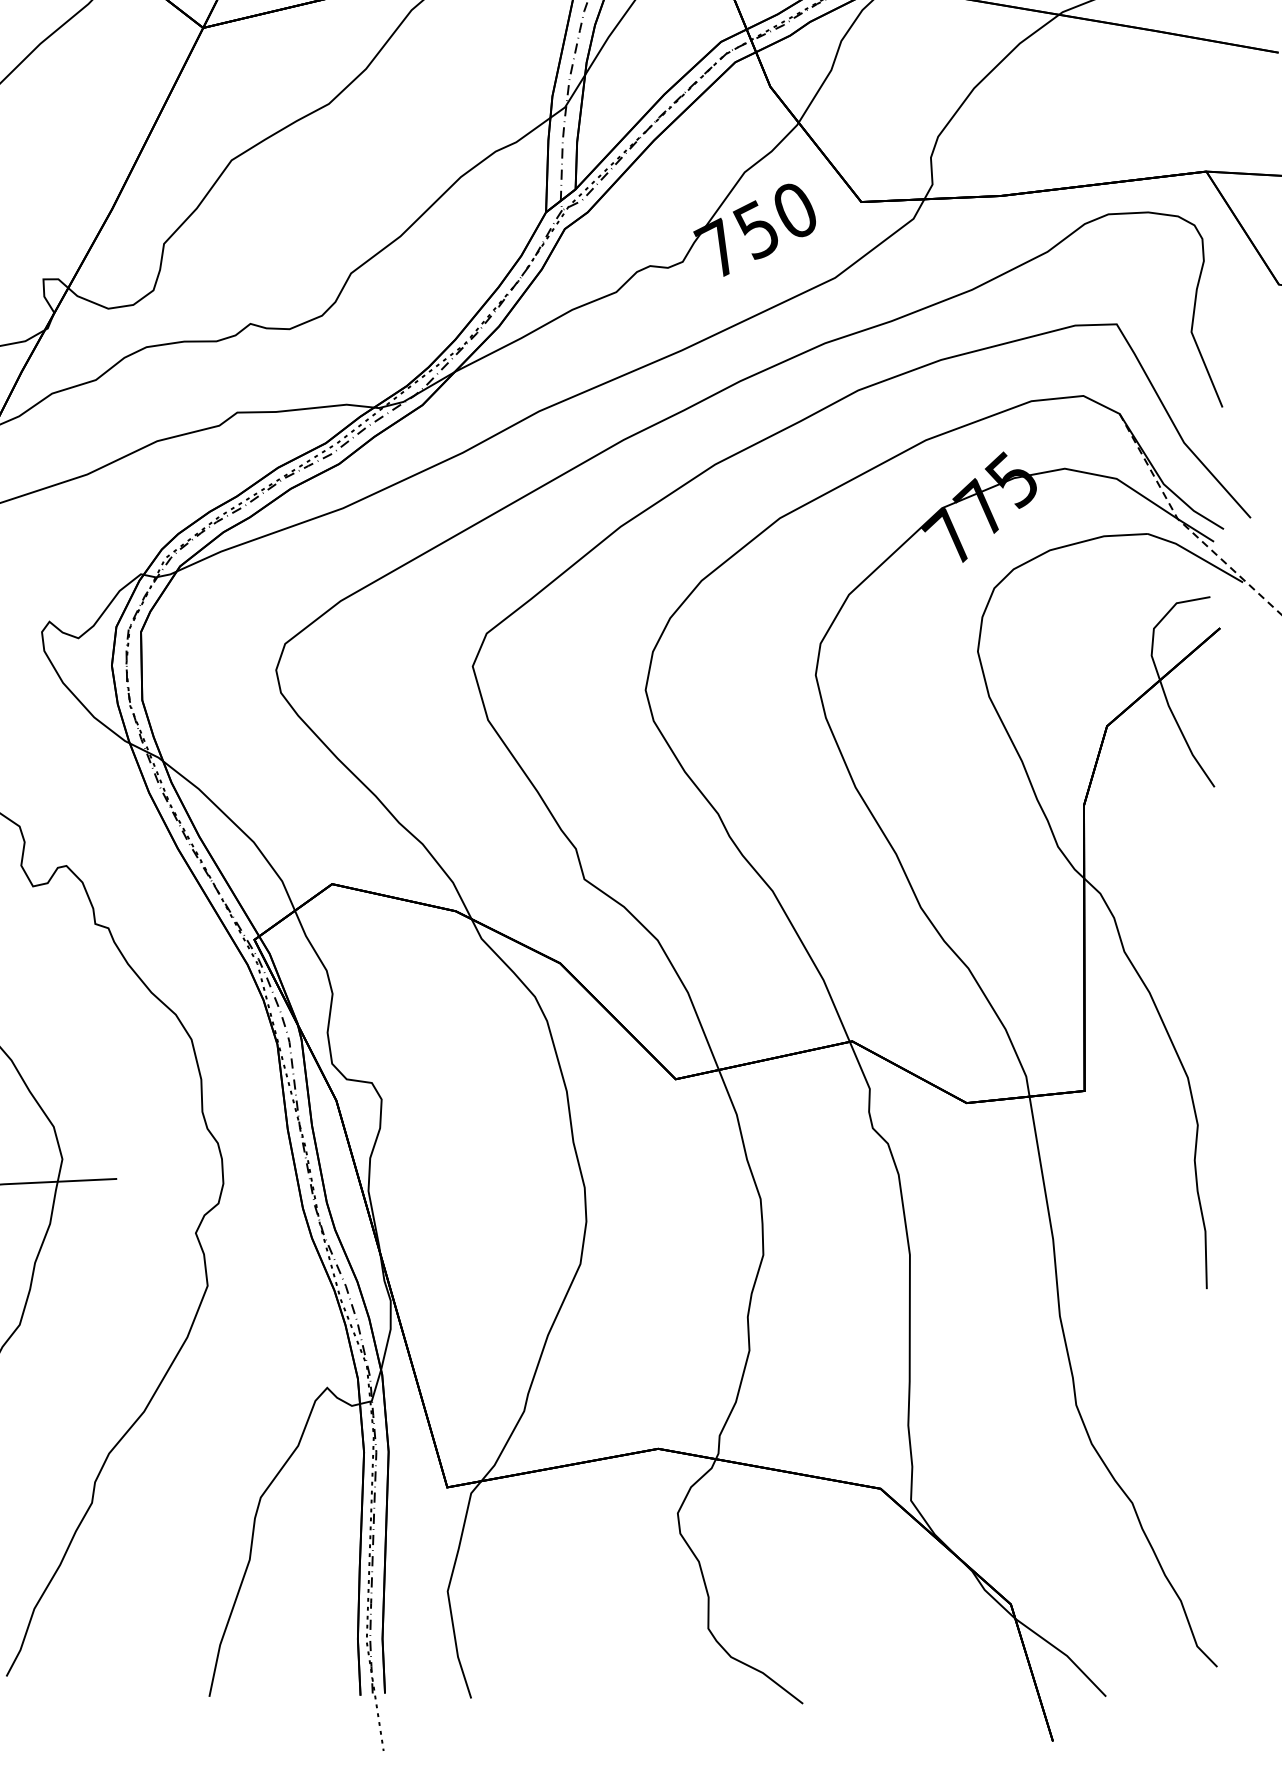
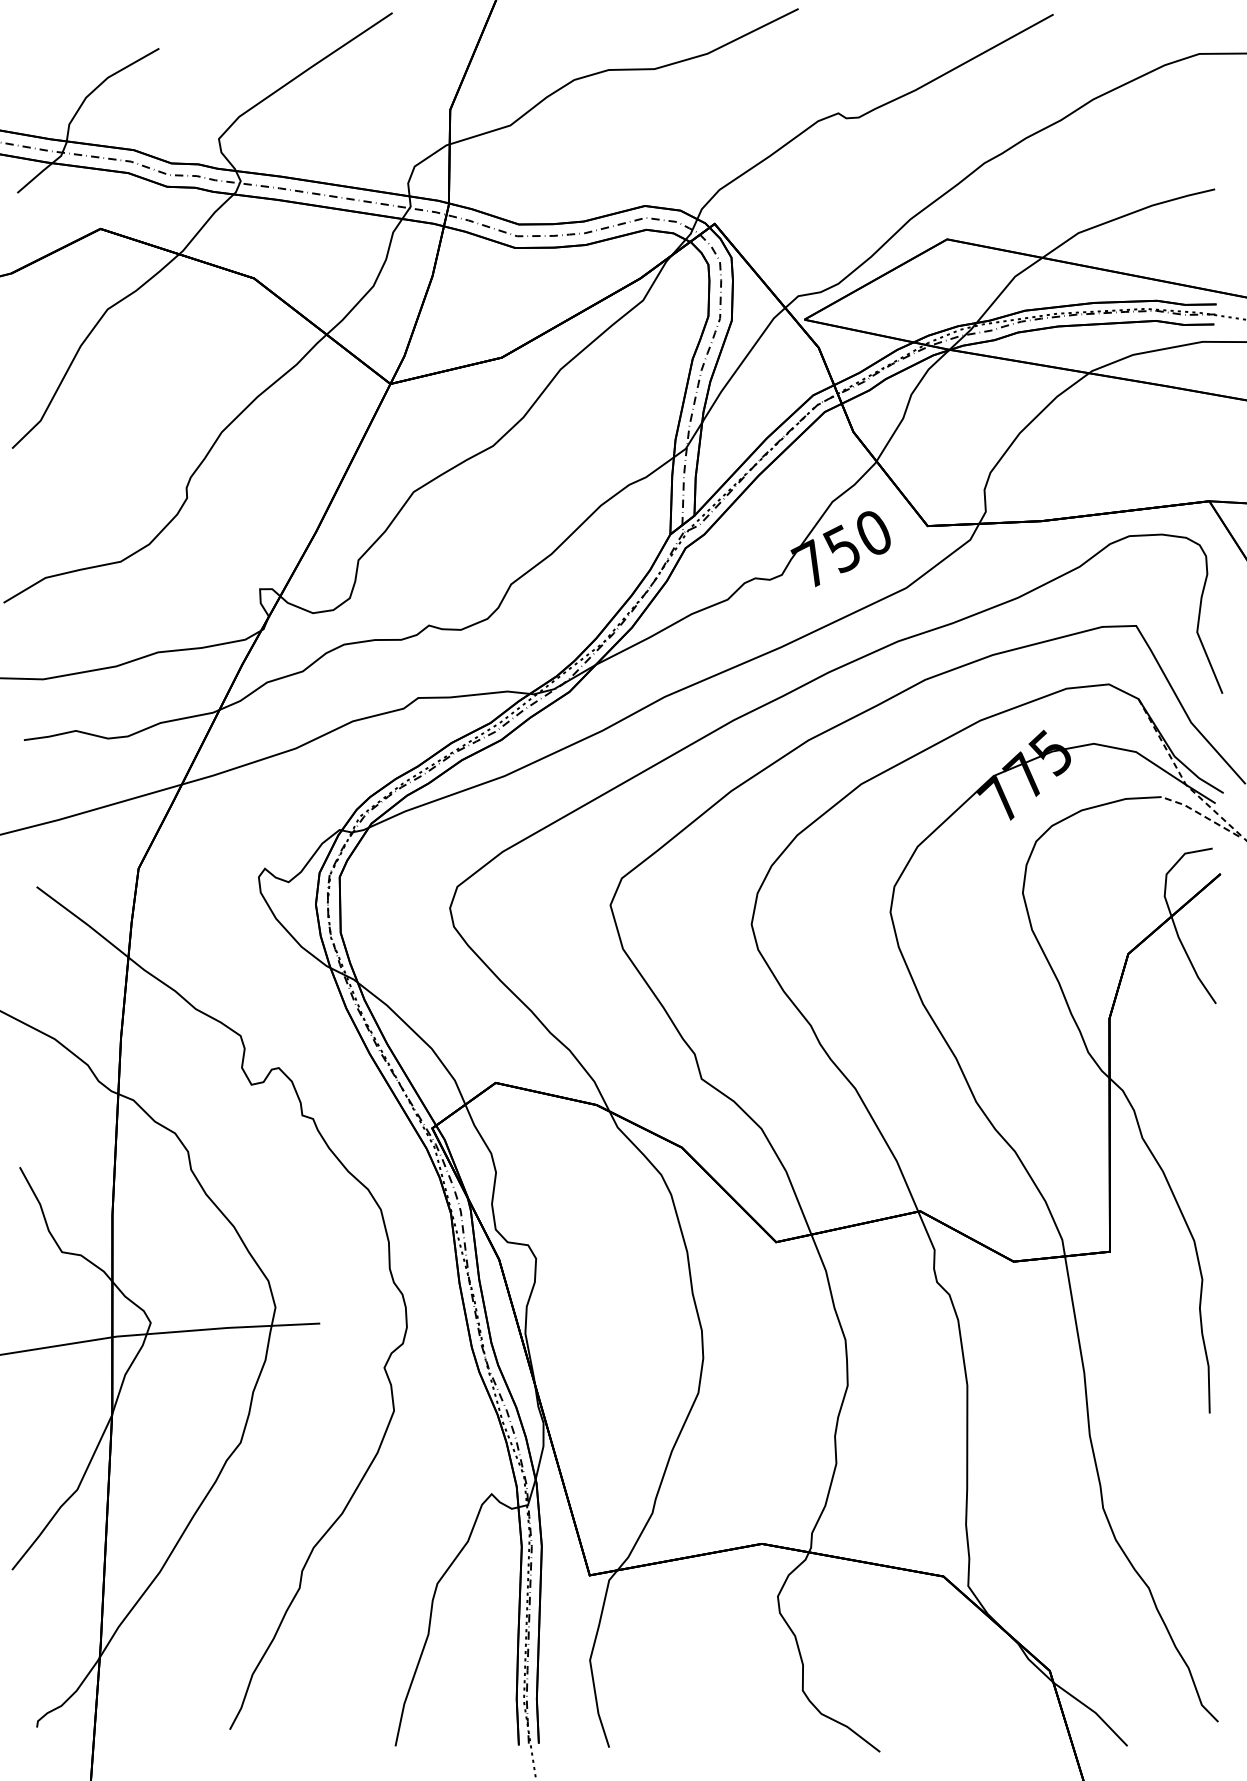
line: (1195, 555) -> (1200, 814), solid -> dashed

